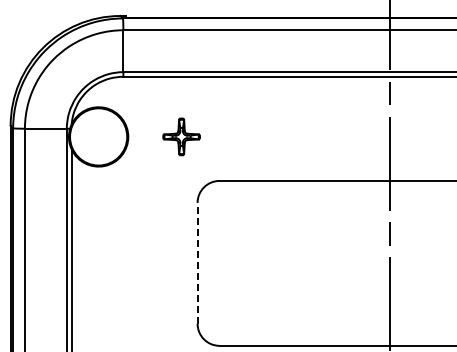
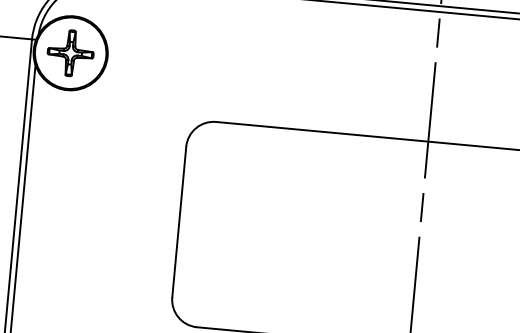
part: (181, 136) -> (70, 52), moved
line: (197, 262) -> (179, 220), dashed -> solid

